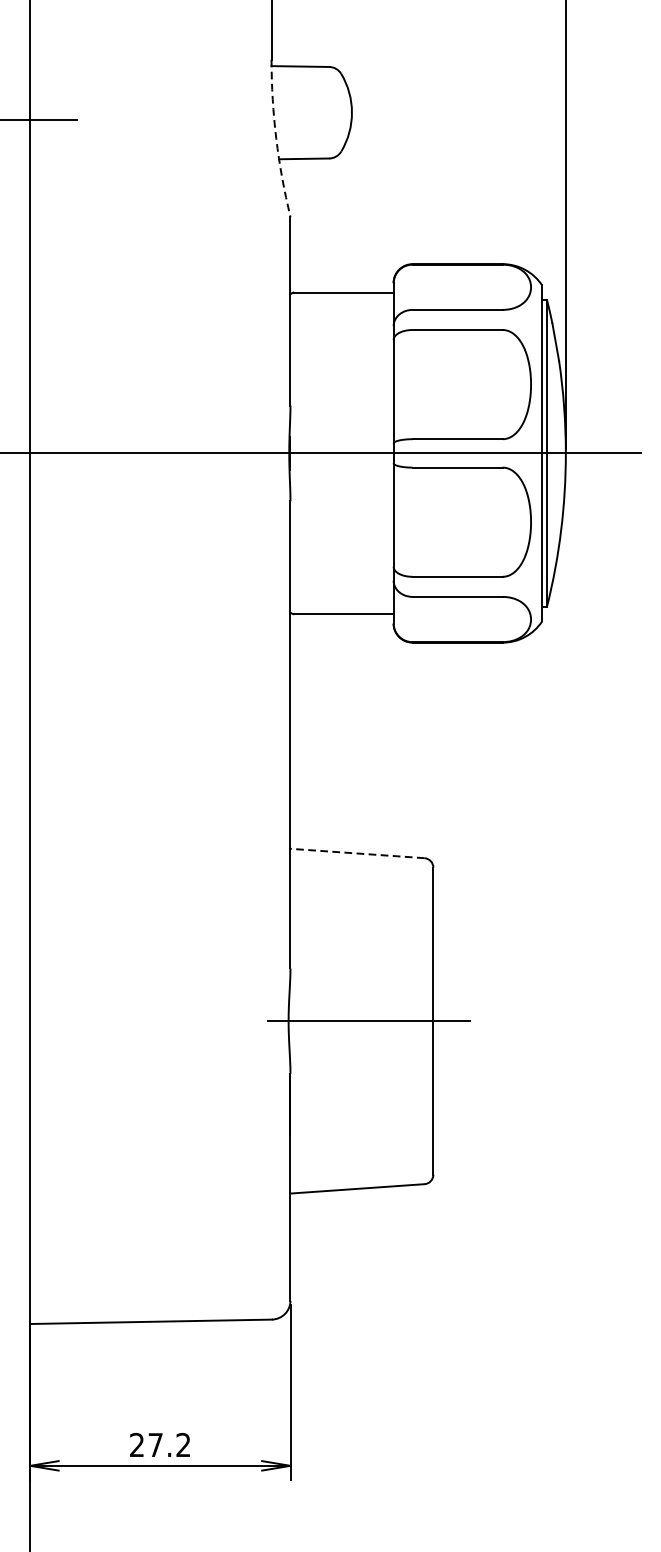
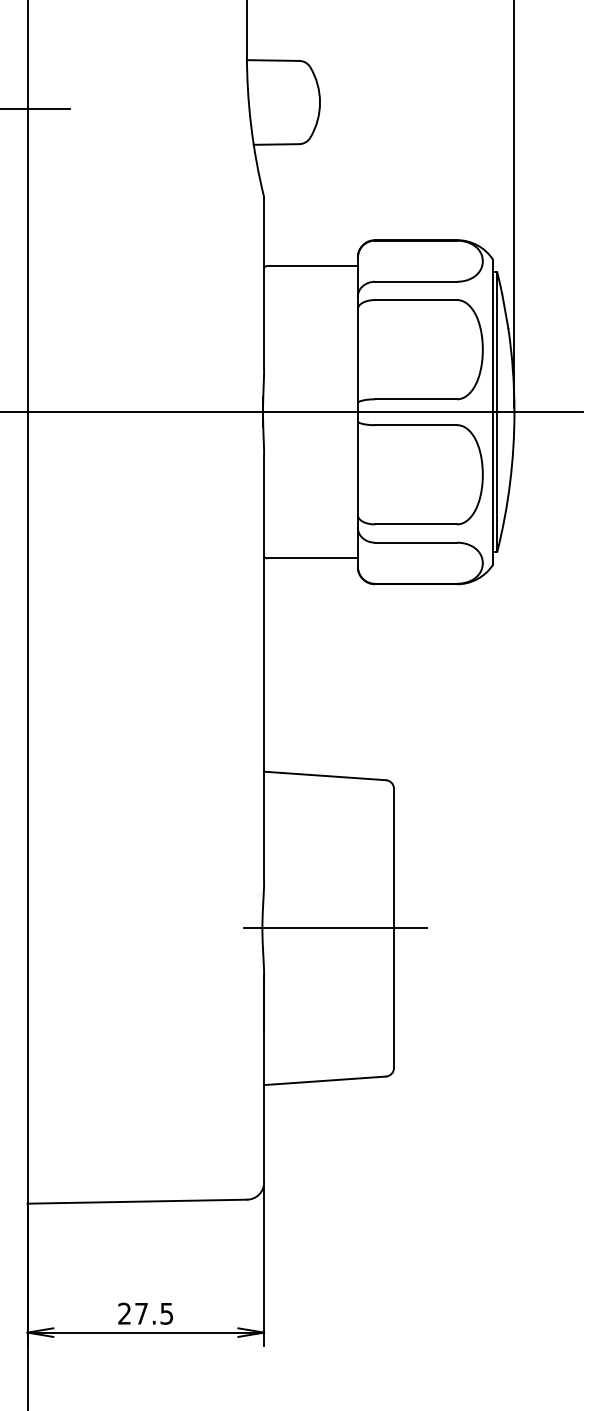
arc: (276, 139) -> (251, 126), dashed -> solid
line: (356, 853) -> (324, 775), dashed -> solid
text: (183, 1444) -> (166, 1313), 27.2 -> 27.5

